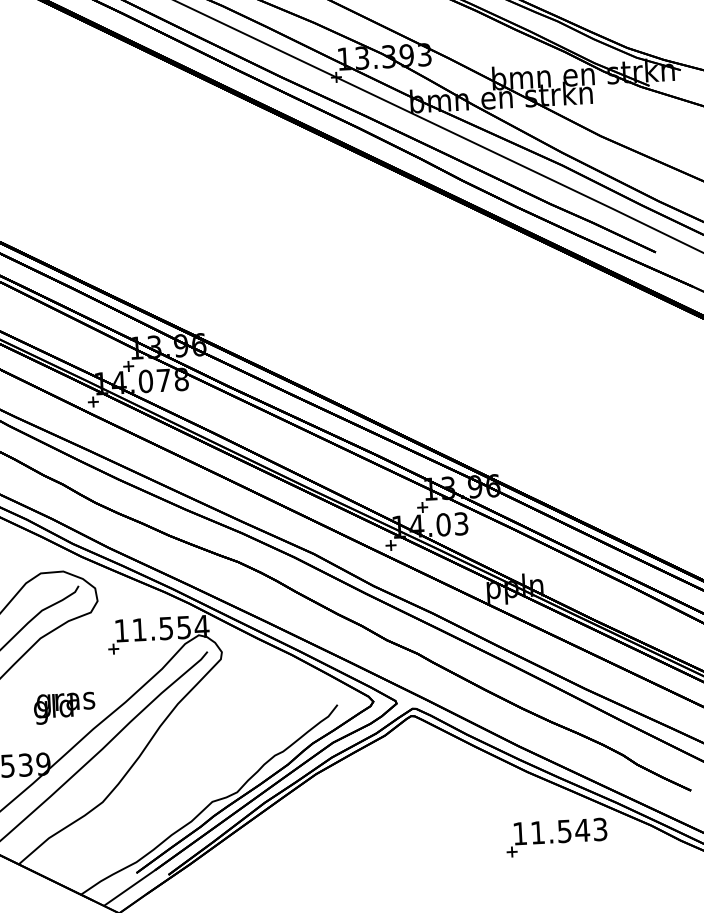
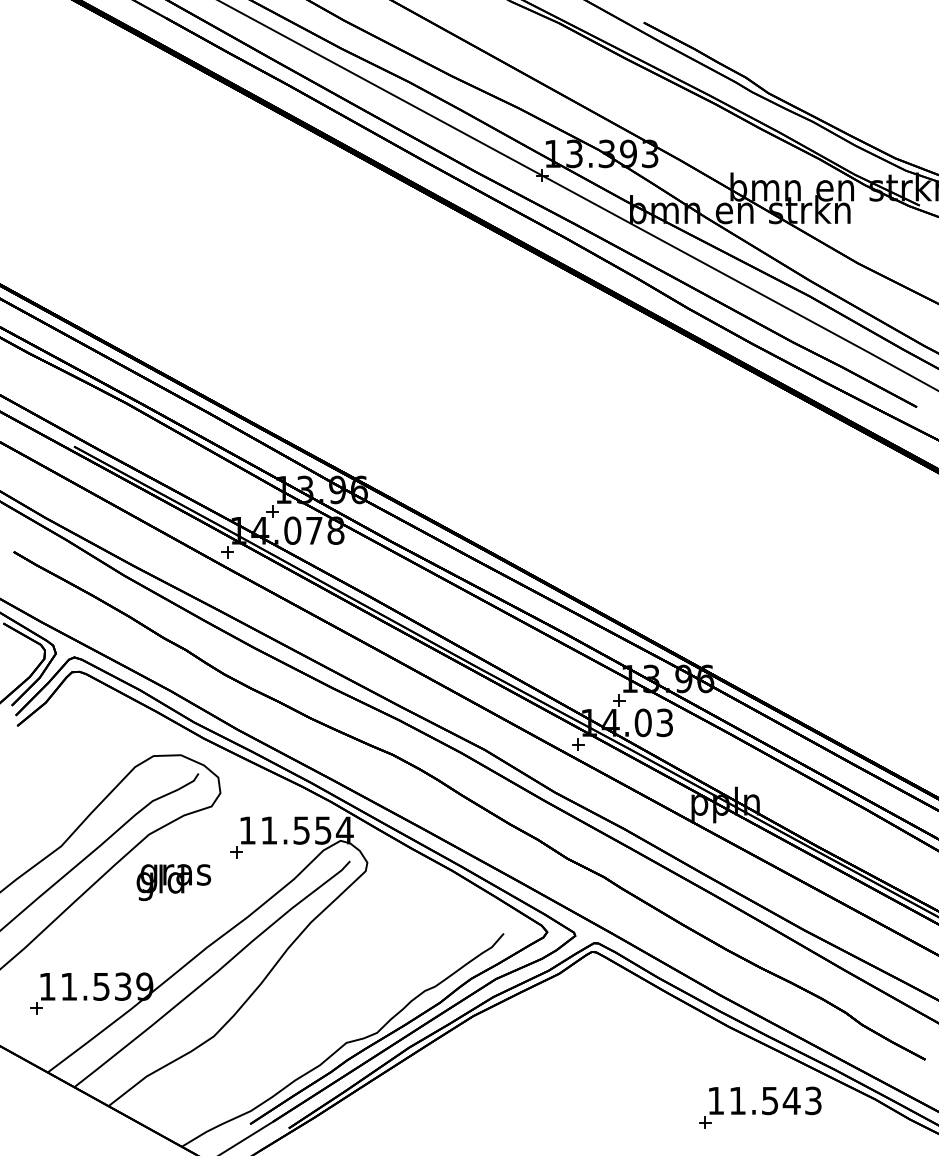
text: (64, 708) -> (173, 882), moved

